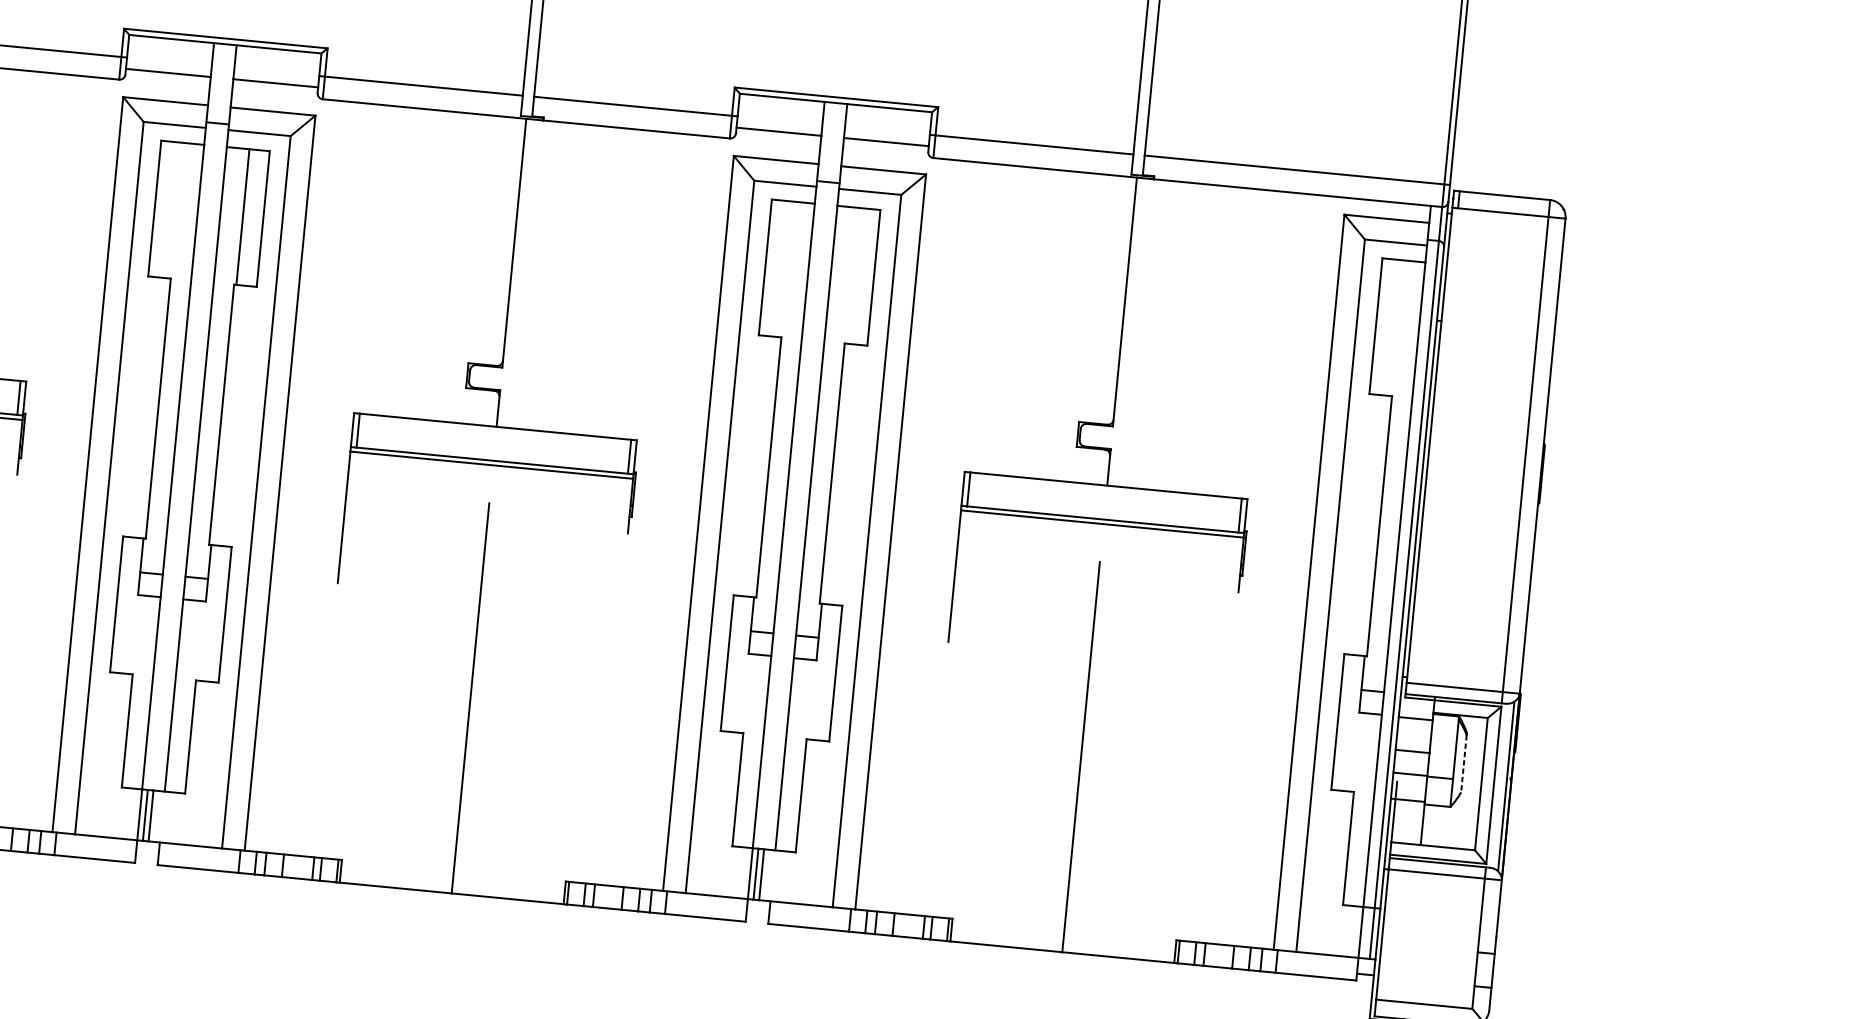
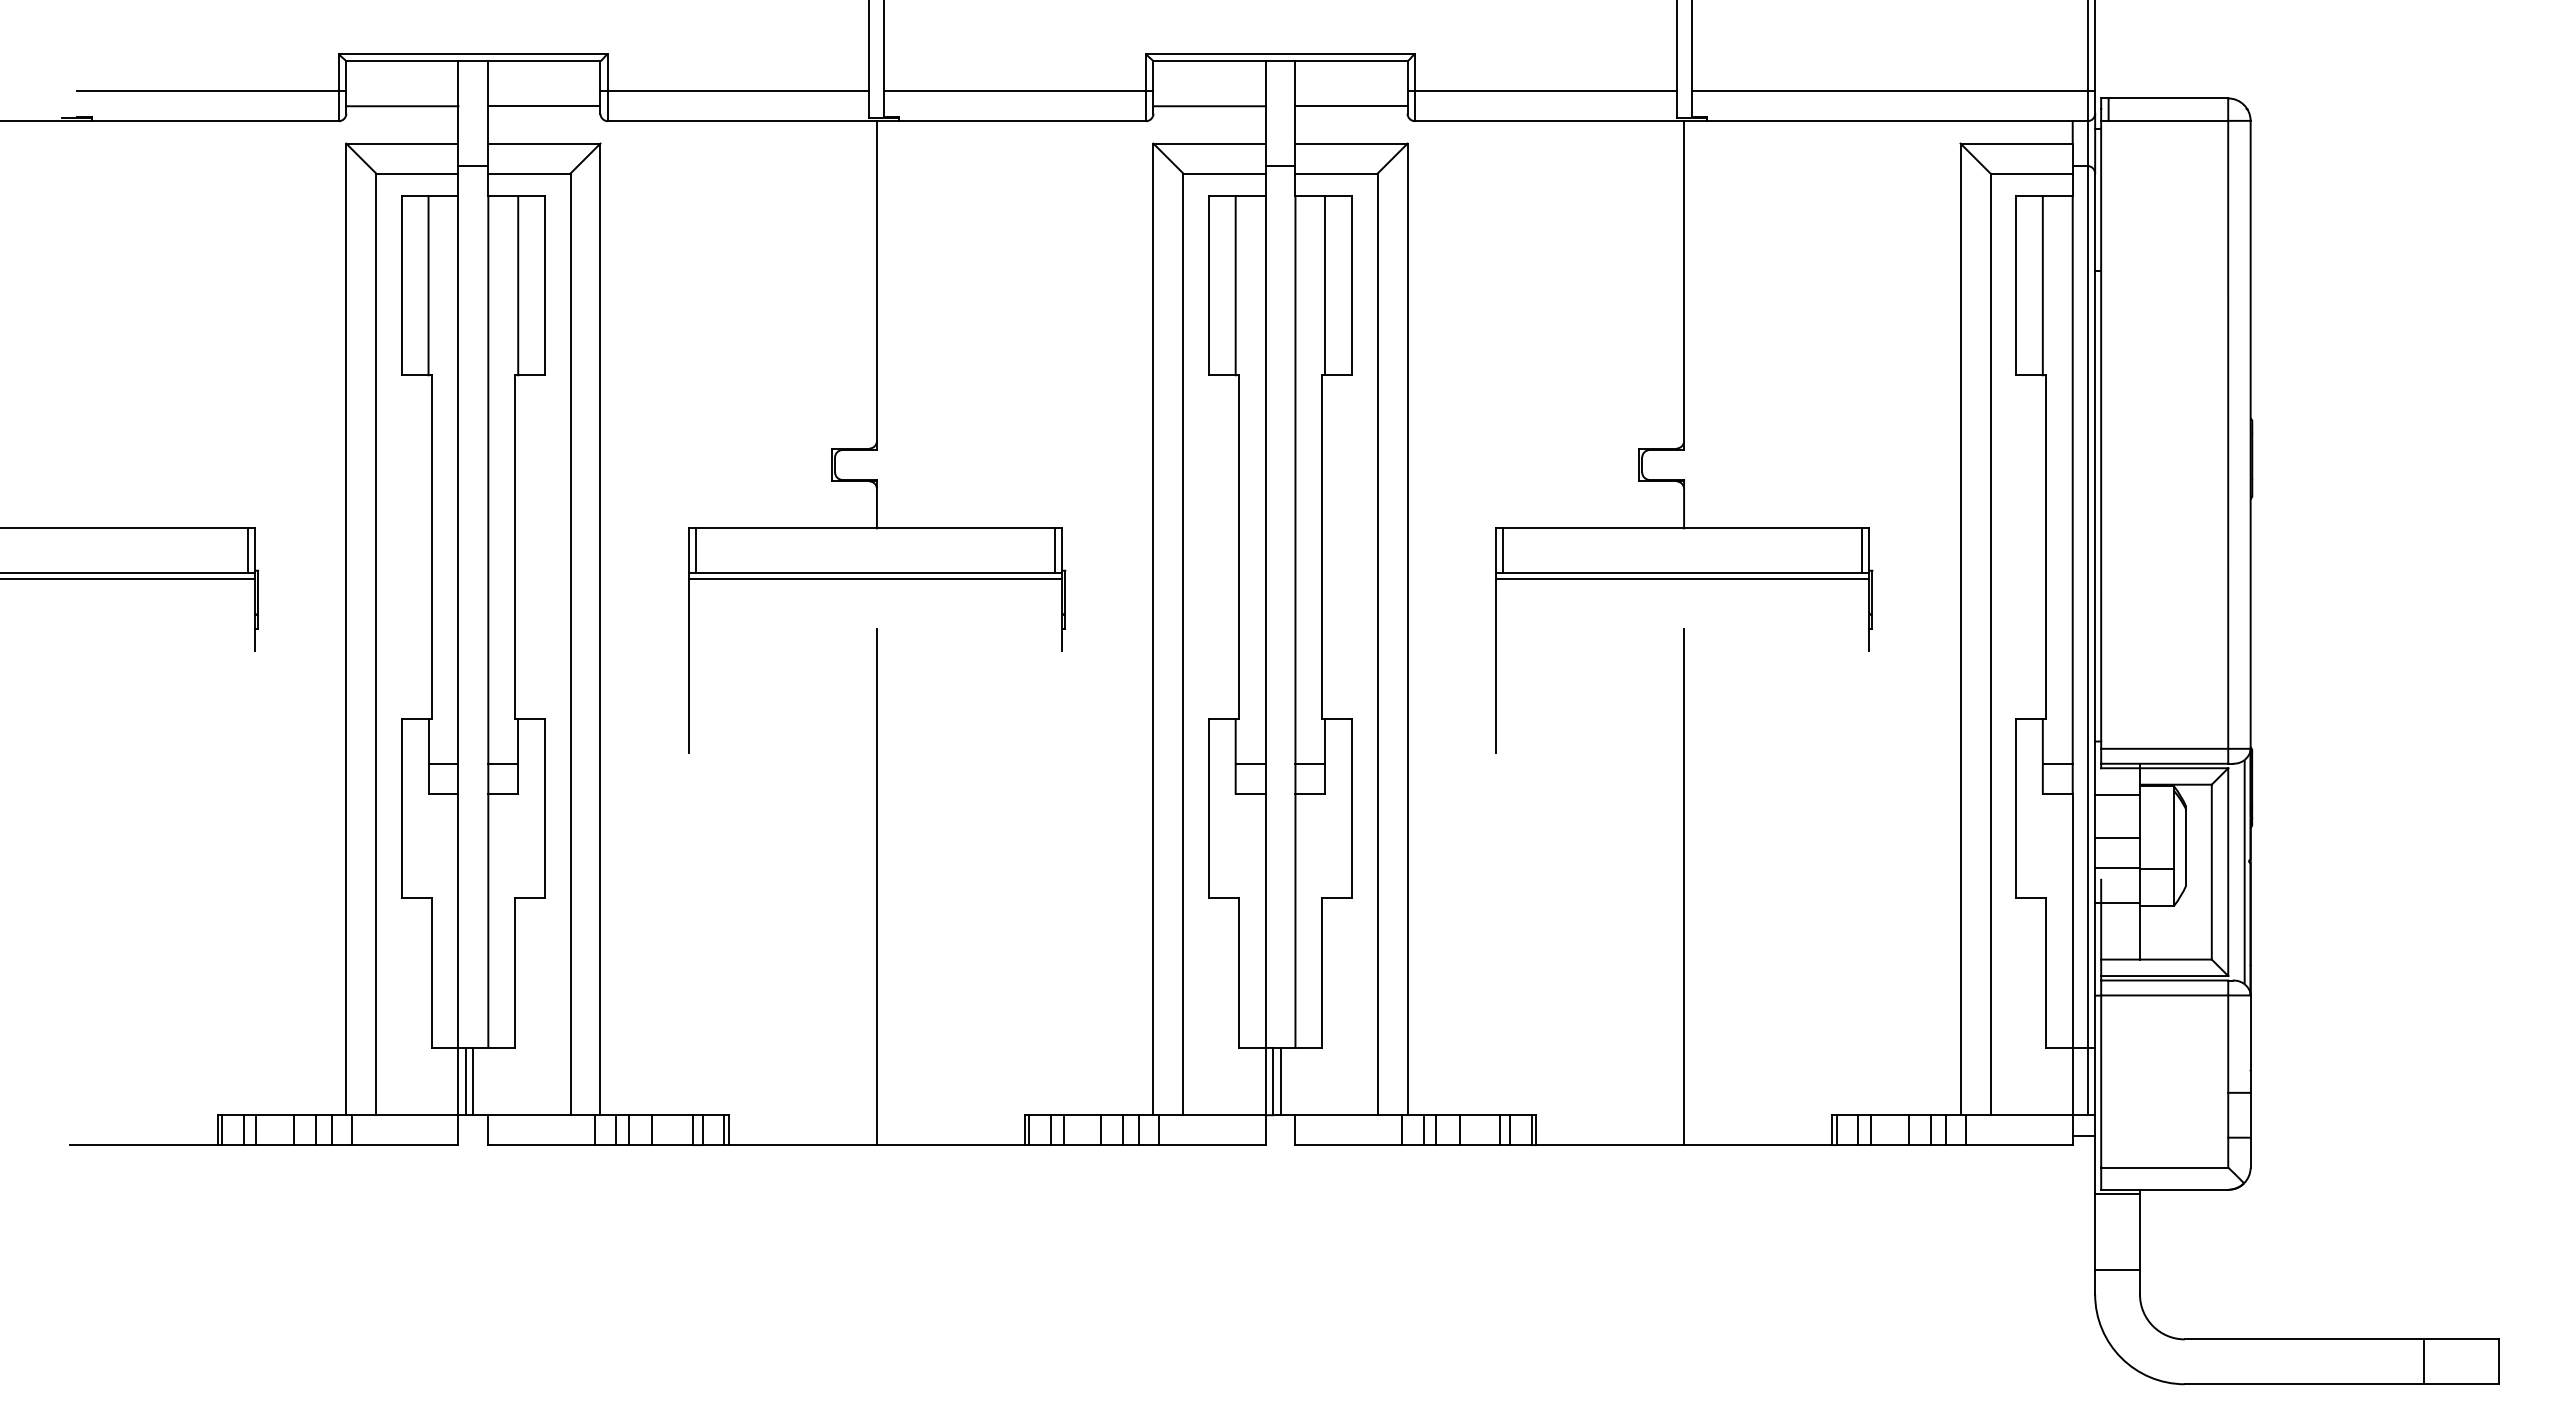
line: (175, 210) -> (428, 285), added
line: (785, 269) -> (1235, 285), added
line: (853, 275) -> (1325, 285), added
line: (1396, 328) -> (2042, 285), added
line: (1464, 763) -> (2186, 847), dashed -> solid

